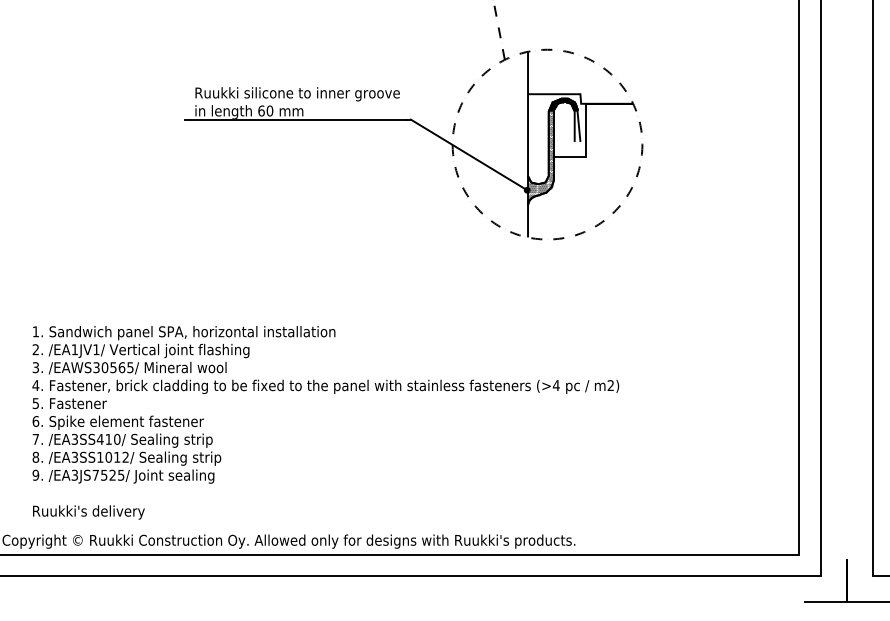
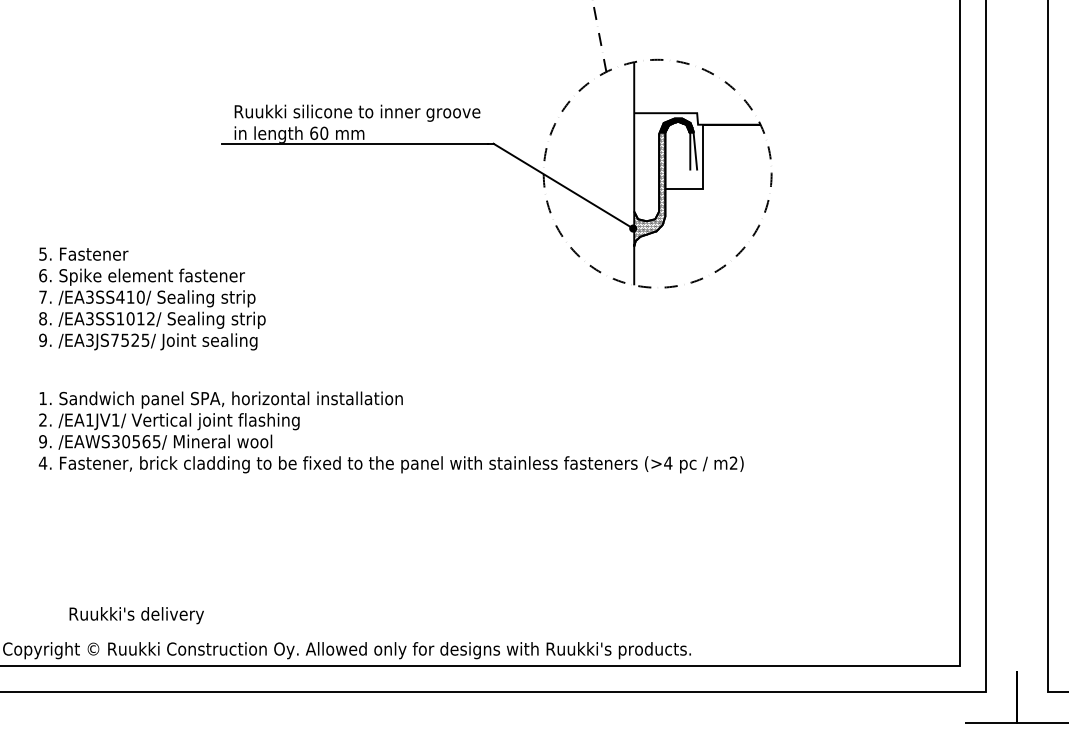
text: (35, 367) -> (42, 441), 3. -> 9.
text: (126, 440) -> (151, 298), moved
text: (88, 512) -> (136, 615), moved

